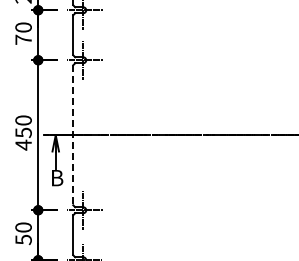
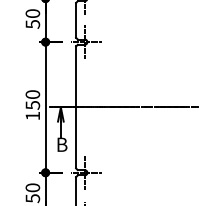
text: (23, 39) -> (32, 24), 70 -> 50
line: (73, 135) -> (76, 107), dashed -> solid
text: (23, 144) -> (32, 115), 450 -> 150

